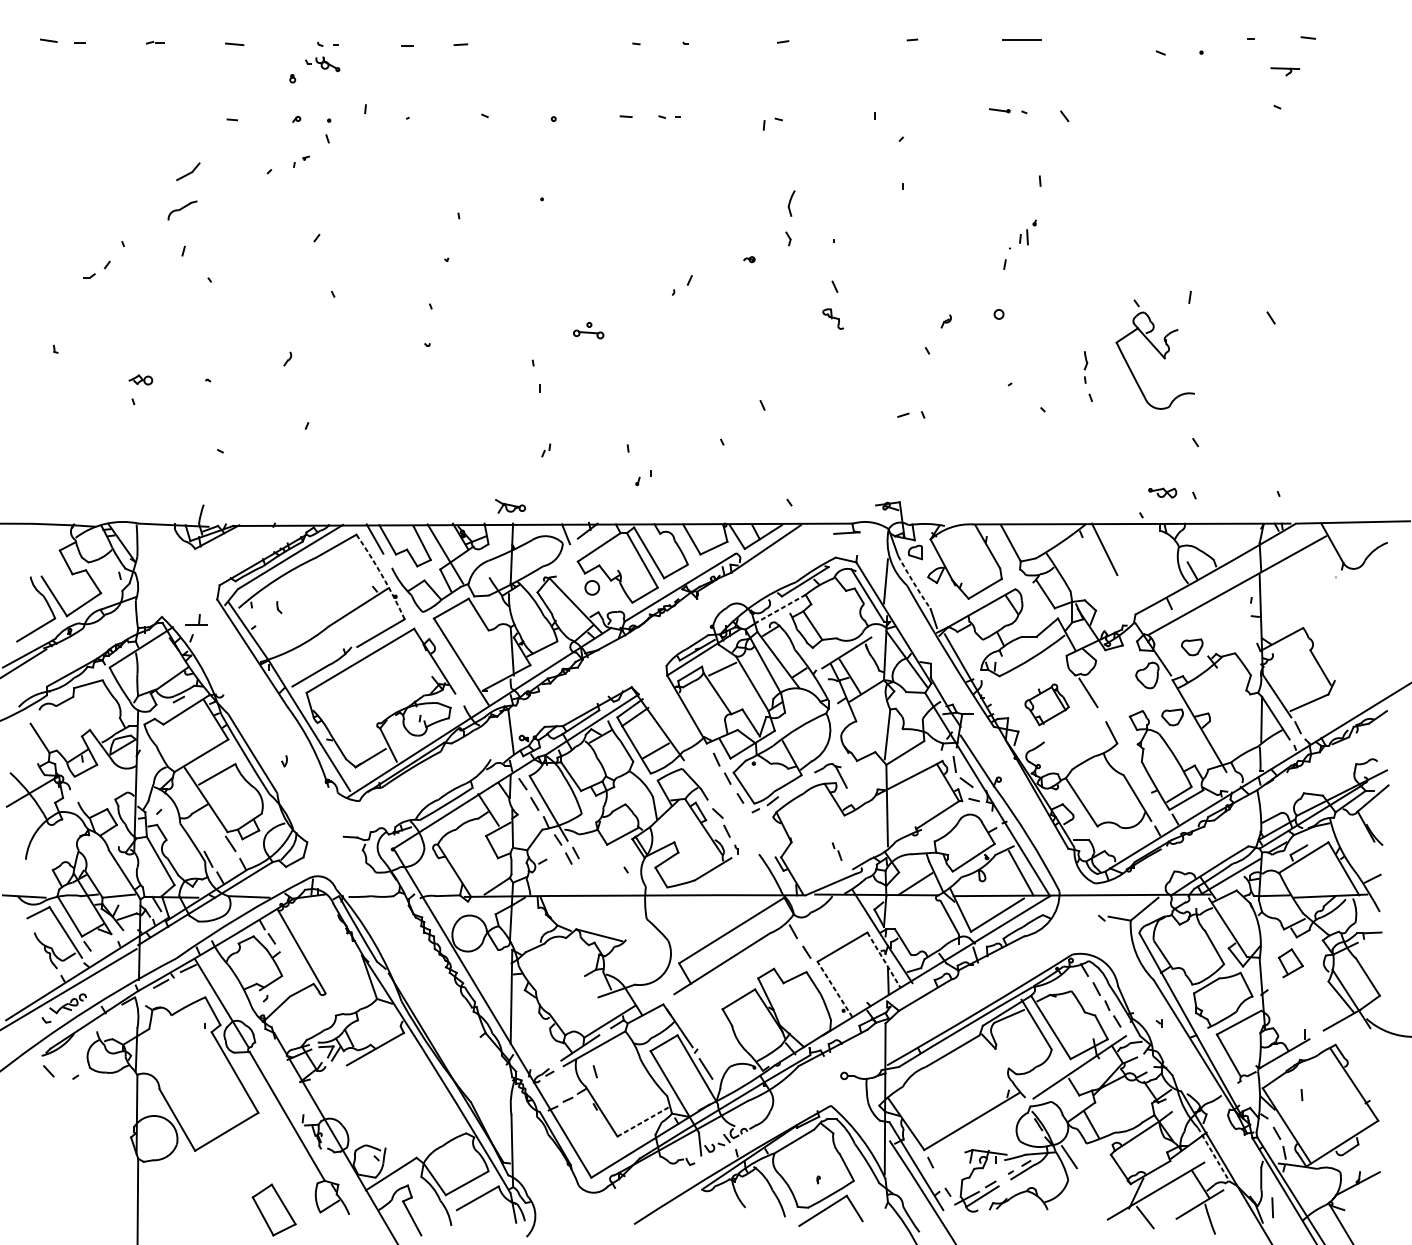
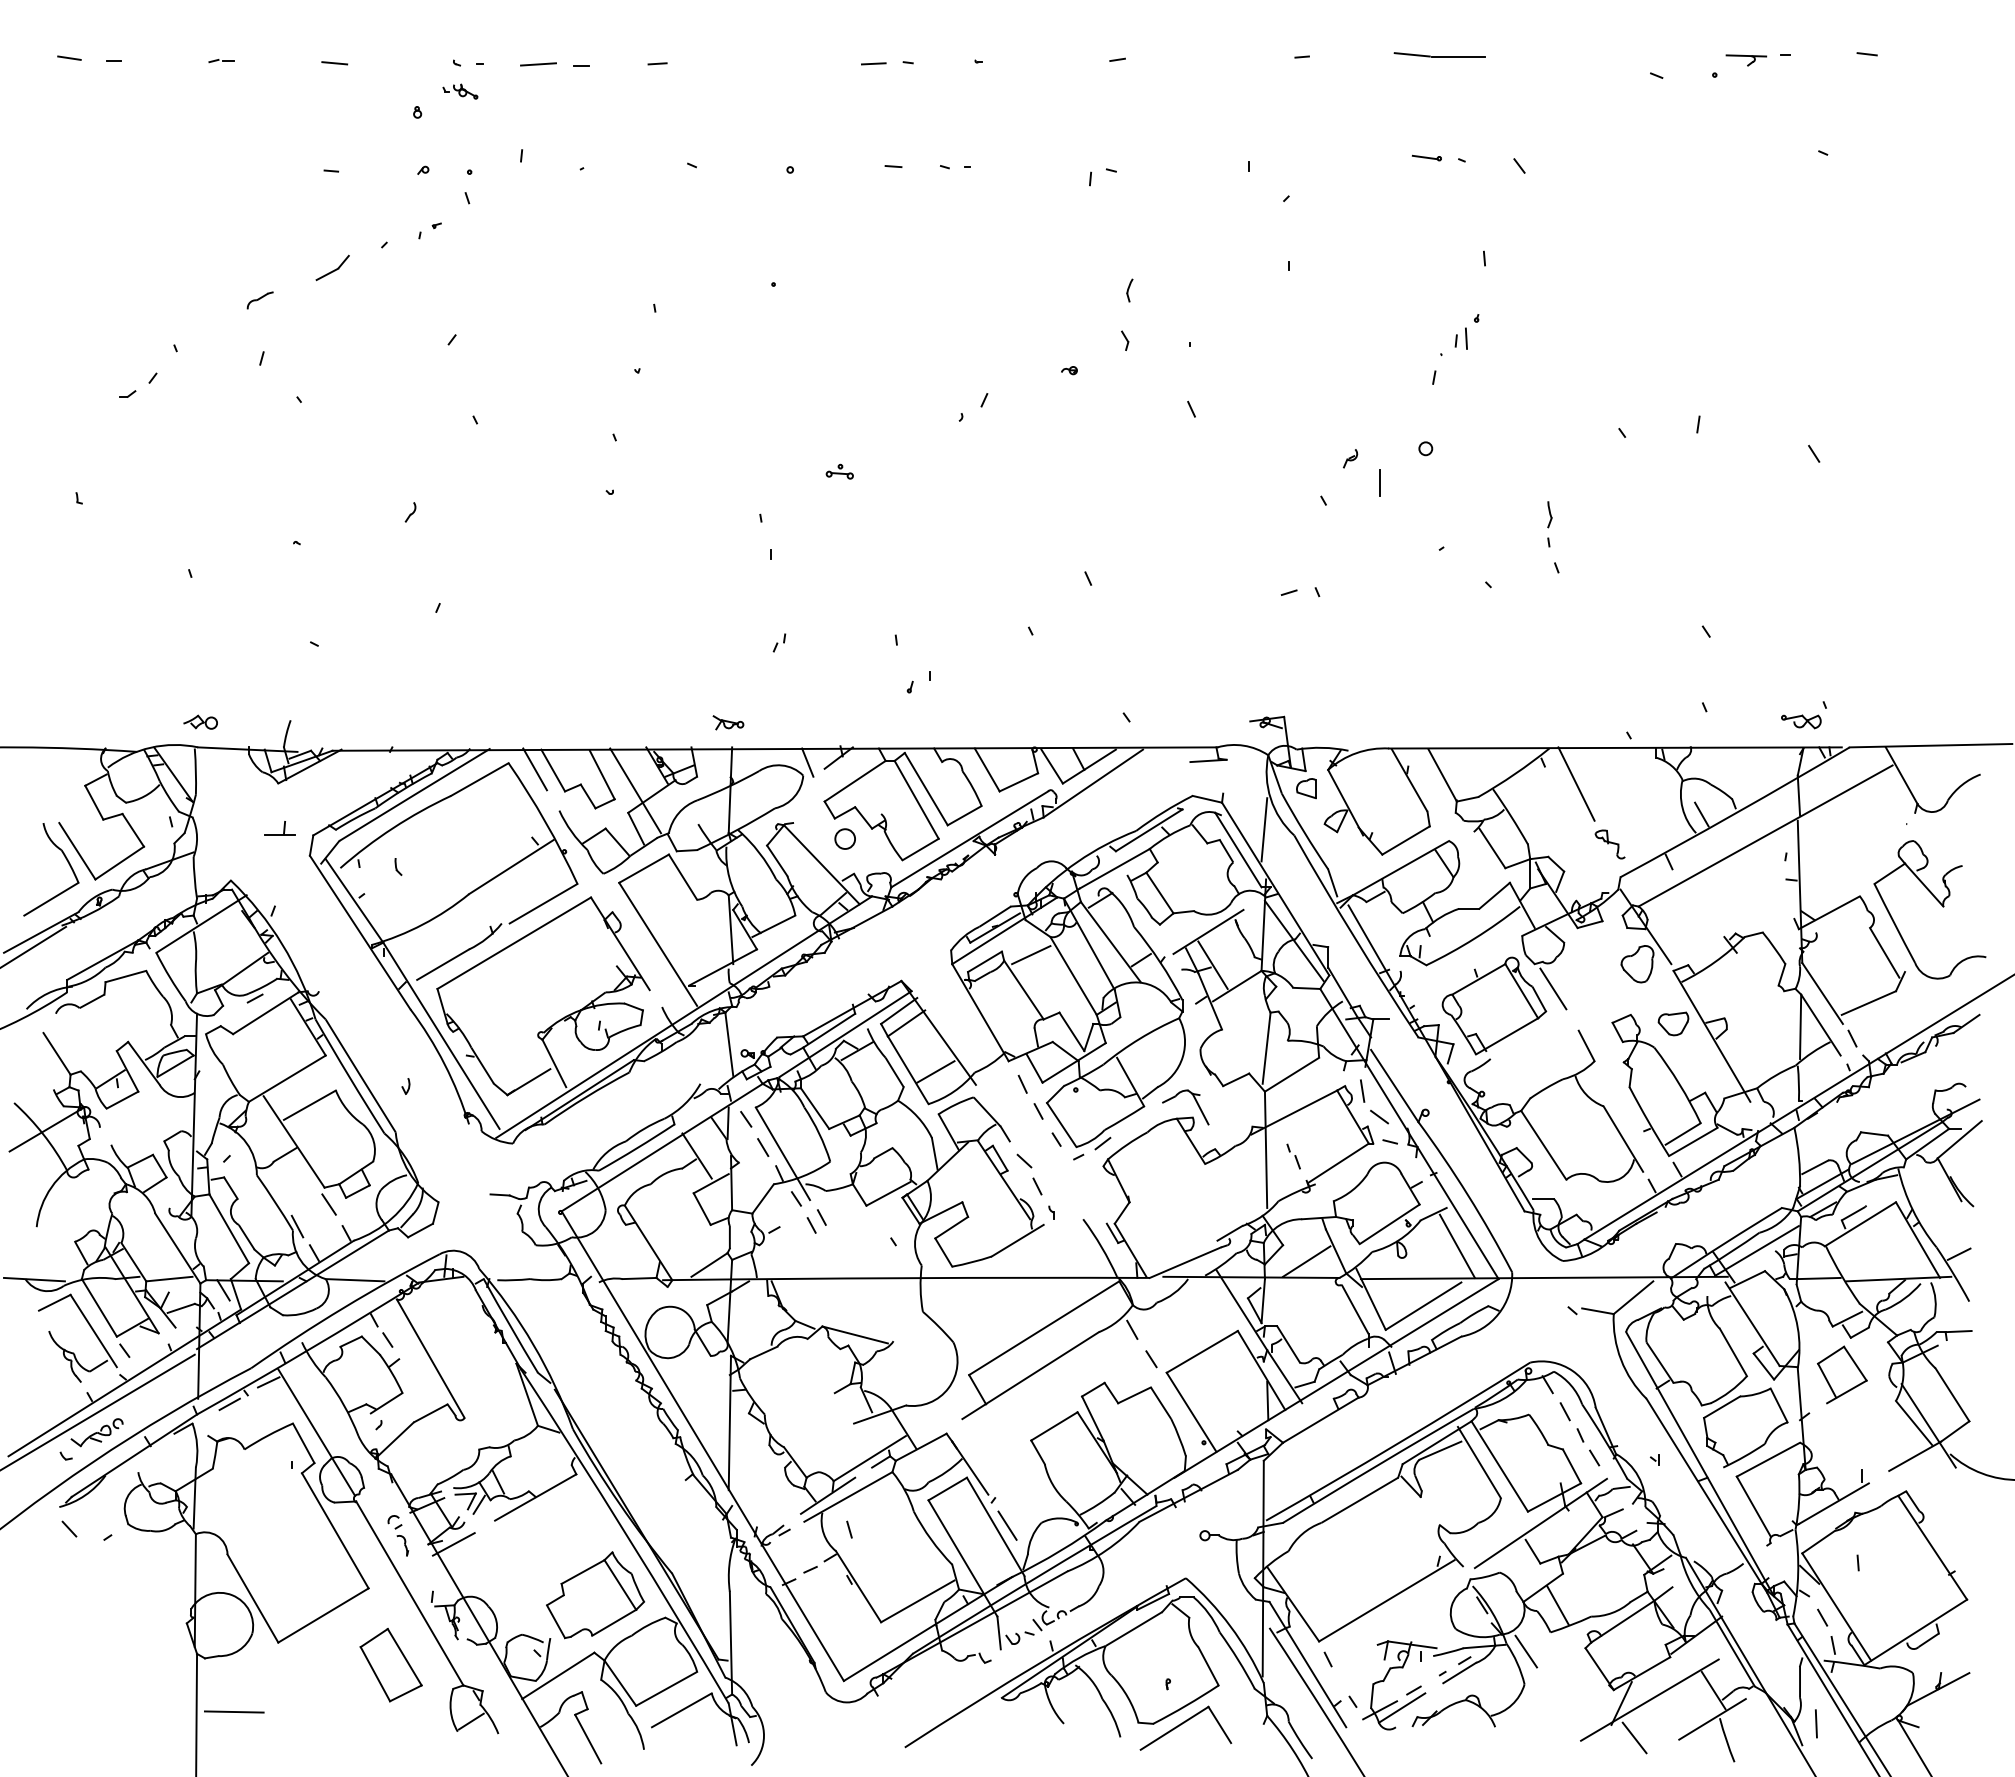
line: (989, 38) -> (1411, 54), added
line: (612, 44) -> (873, 63), added
line: (377, 45) -> (538, 64), added
part: (322, 64) -> (460, 91), size x0.71
part: (1285, 71) -> (1746, 60), moved
part: (188, 171) -> (332, 267), moved
part: (791, 203) -> (1129, 290), size x0.62
part: (181, 210) -> (259, 300), size x0.62
part: (832, 319) -> (1609, 844), moved
part: (588, 330) -> (839, 471), size x0.62
line: (967, 338) -> (1380, 482), added
part: (1160, 354) -> (1937, 901), moved
part: (140, 379) -> (200, 721), moved
part: (1162, 492) -> (1801, 721), moved
part: (510, 506) -> (728, 722), size x0.71
arc: (382, 576) -> (545, 822), dashed -> solid
arc: (914, 583) -> (1304, 832), dashed -> solid
line: (780, 608) -> (1114, 868), dashed -> solid
part: (195, 619) -> (279, 828), moved
part: (1192, 647) -> (1701, 923), removed
part: (1047, 704) -> (1494, 1005), size x1.67
part: (837, 851) -> (1293, 1156), moved
line: (883, 960) -> (1261, 1370), dashed -> solid
part: (1291, 962) -> (1842, 1374), size x1.43
line: (834, 989) -> (1191, 1412), dashed -> solid
part: (279, 1075) -> (398, 1535), added
line: (317, 1082) -> (453, 1544), added
part: (417, 1117) -> (595, 1595), added
line: (643, 1122) -> (918, 1601), dashed -> solid
arc: (1213, 1154) -> (1732, 1648), dashed -> solid
line: (163, 1199) -> (233, 1711), added
part: (273, 1210) -> (390, 1665), moved

